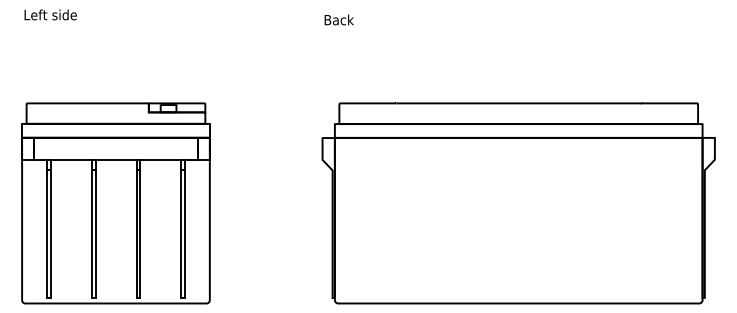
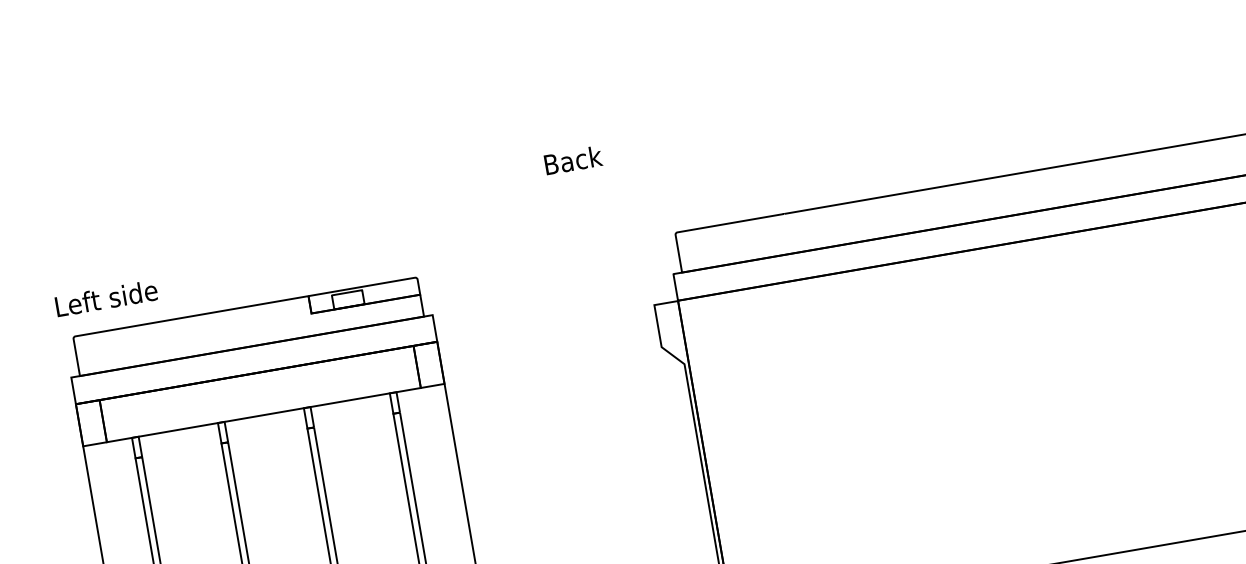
text: (50, 14) -> (105, 297), moved
text: (338, 19) -> (571, 159), moved

